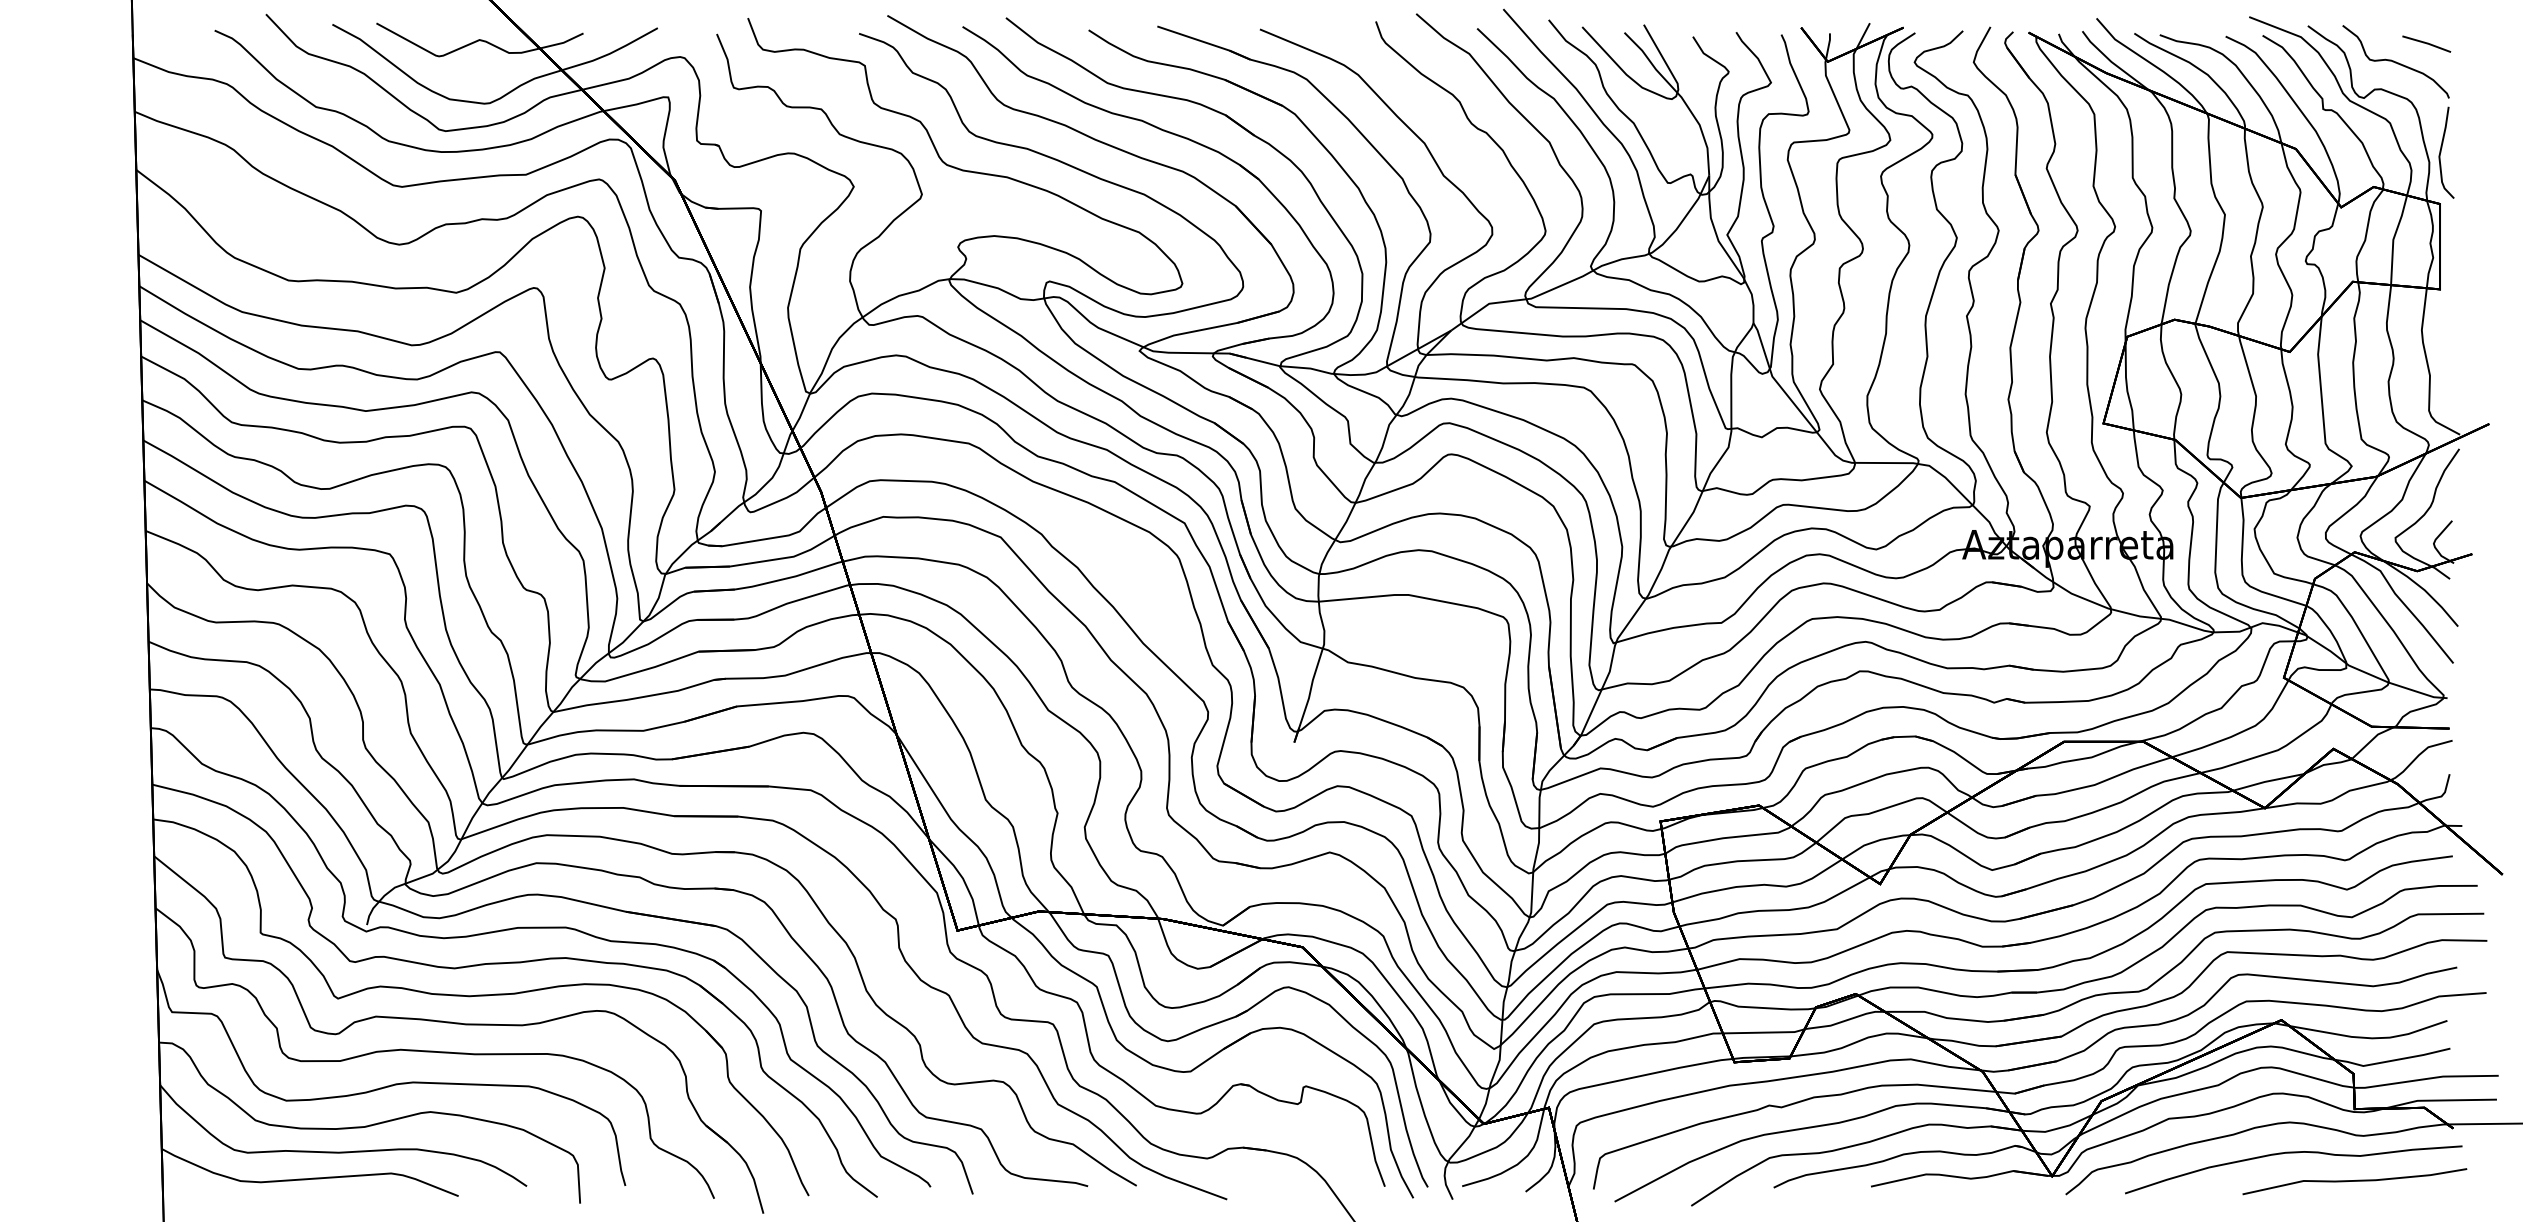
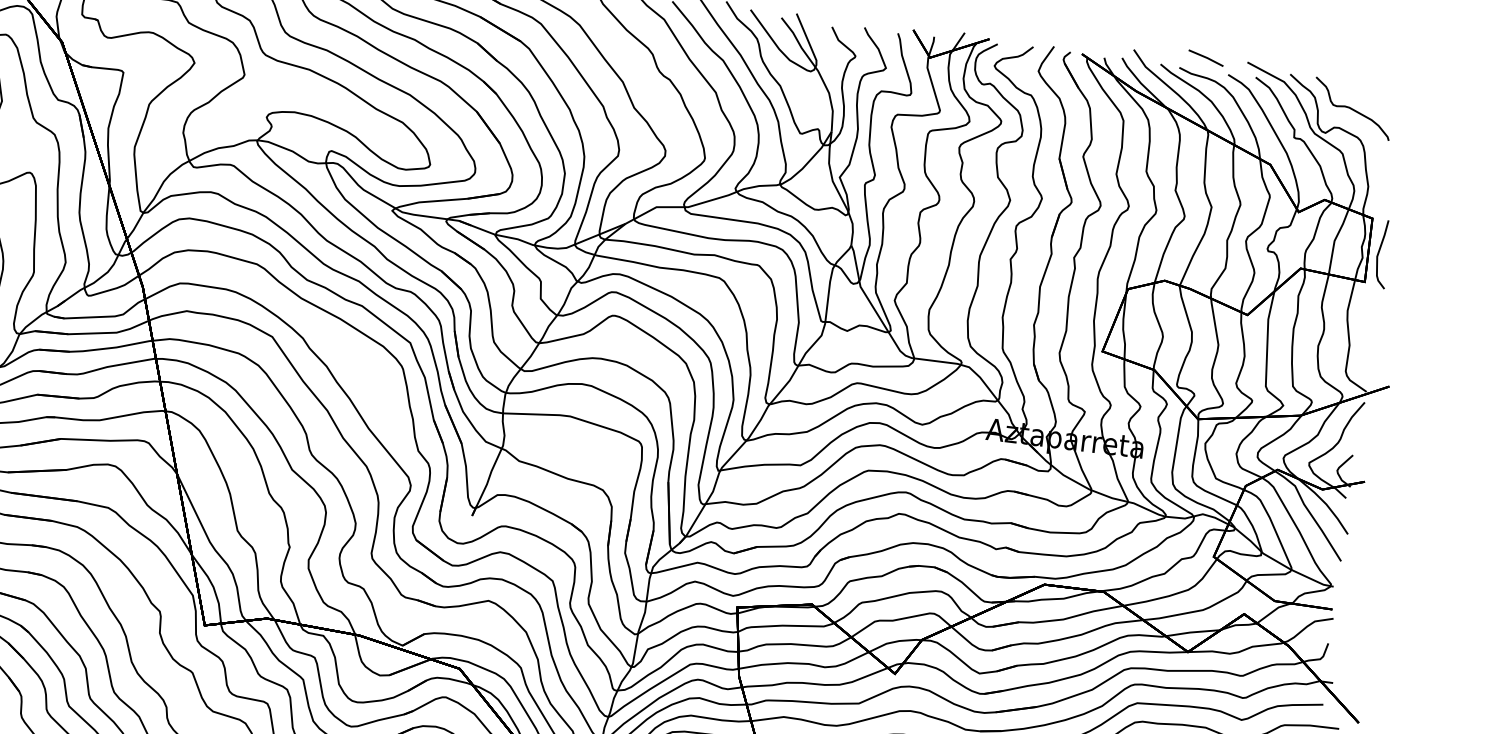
line: (2426, 43) -> (1205, 57), moved
curve: (2441, 152) -> (1379, 253), moved

